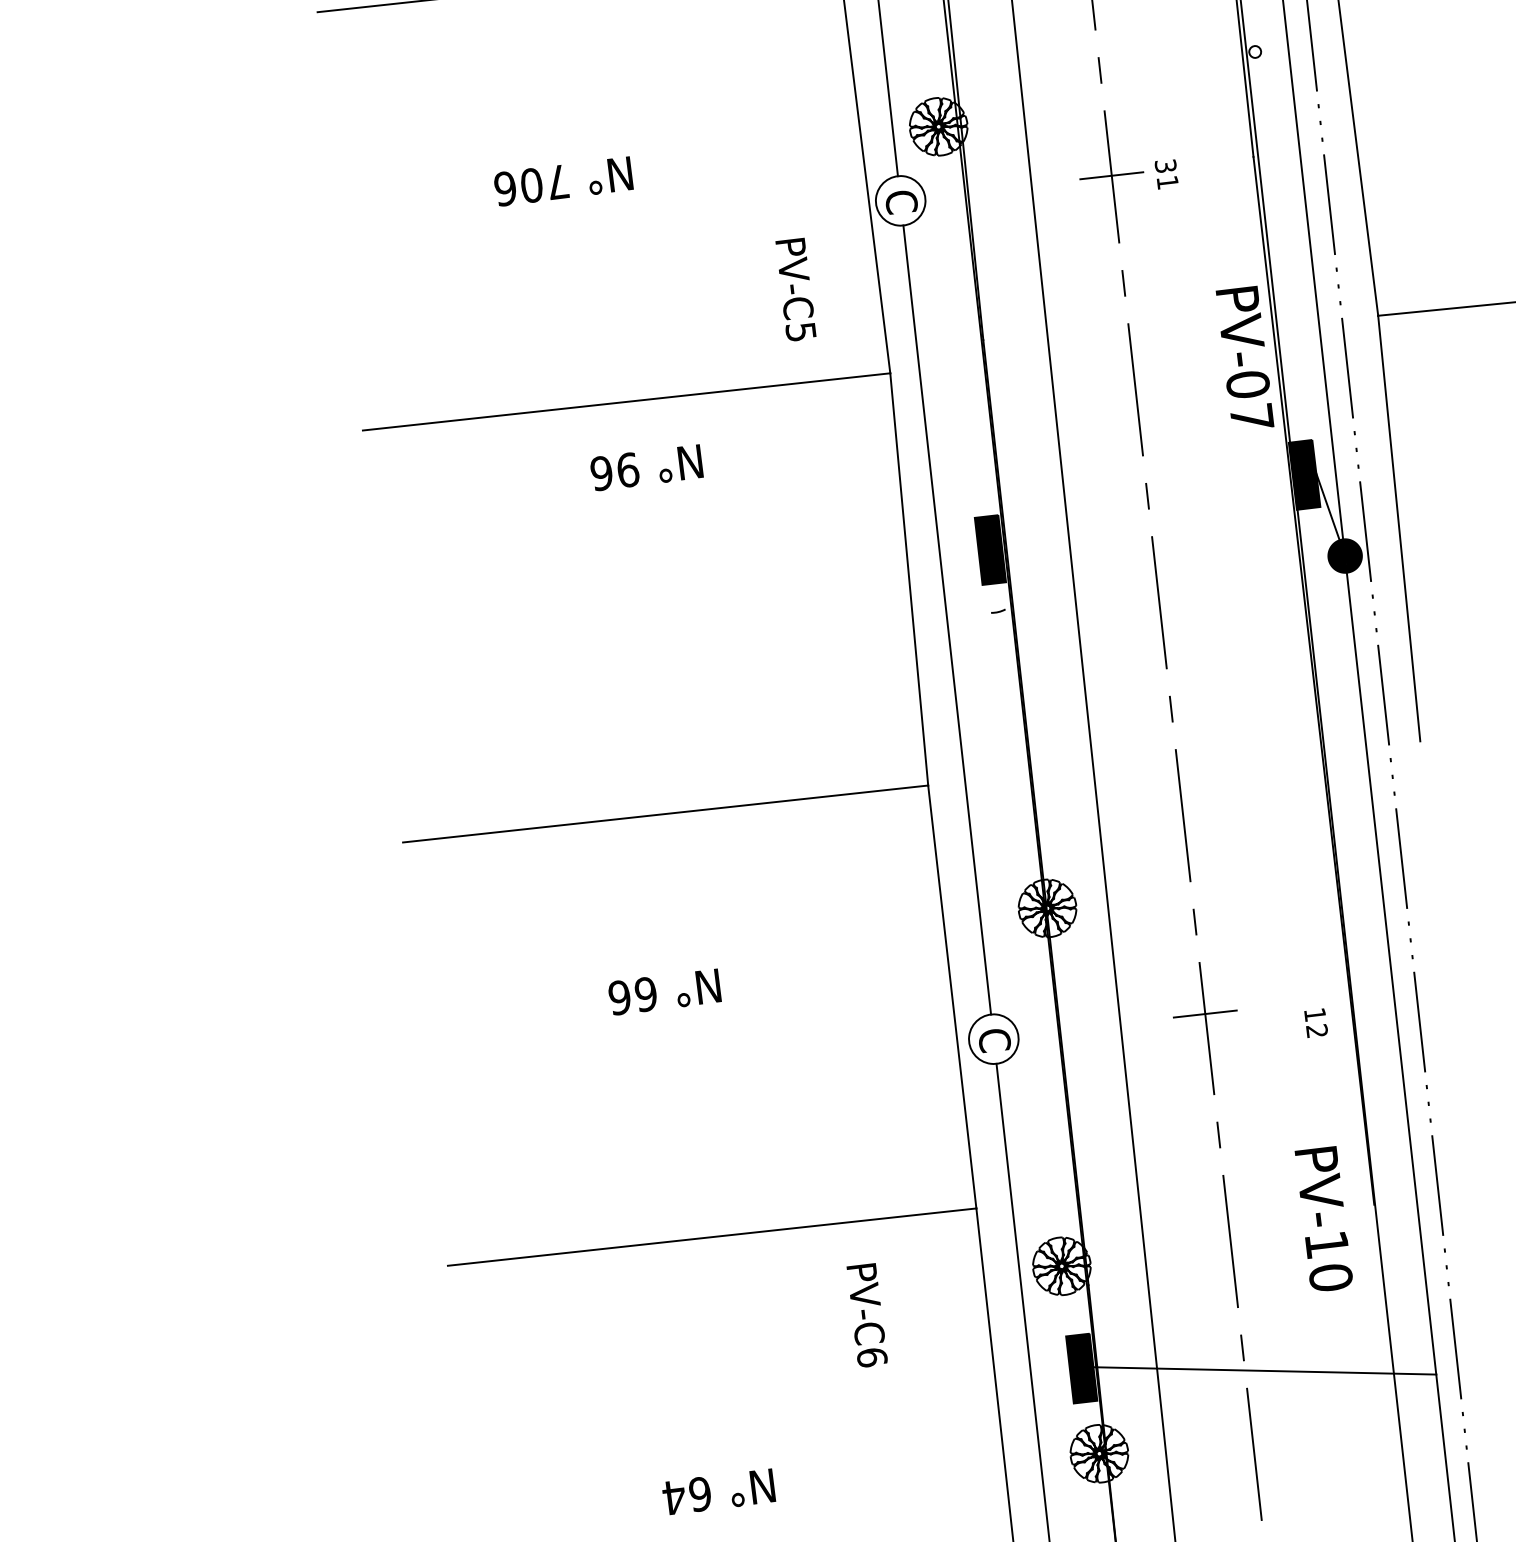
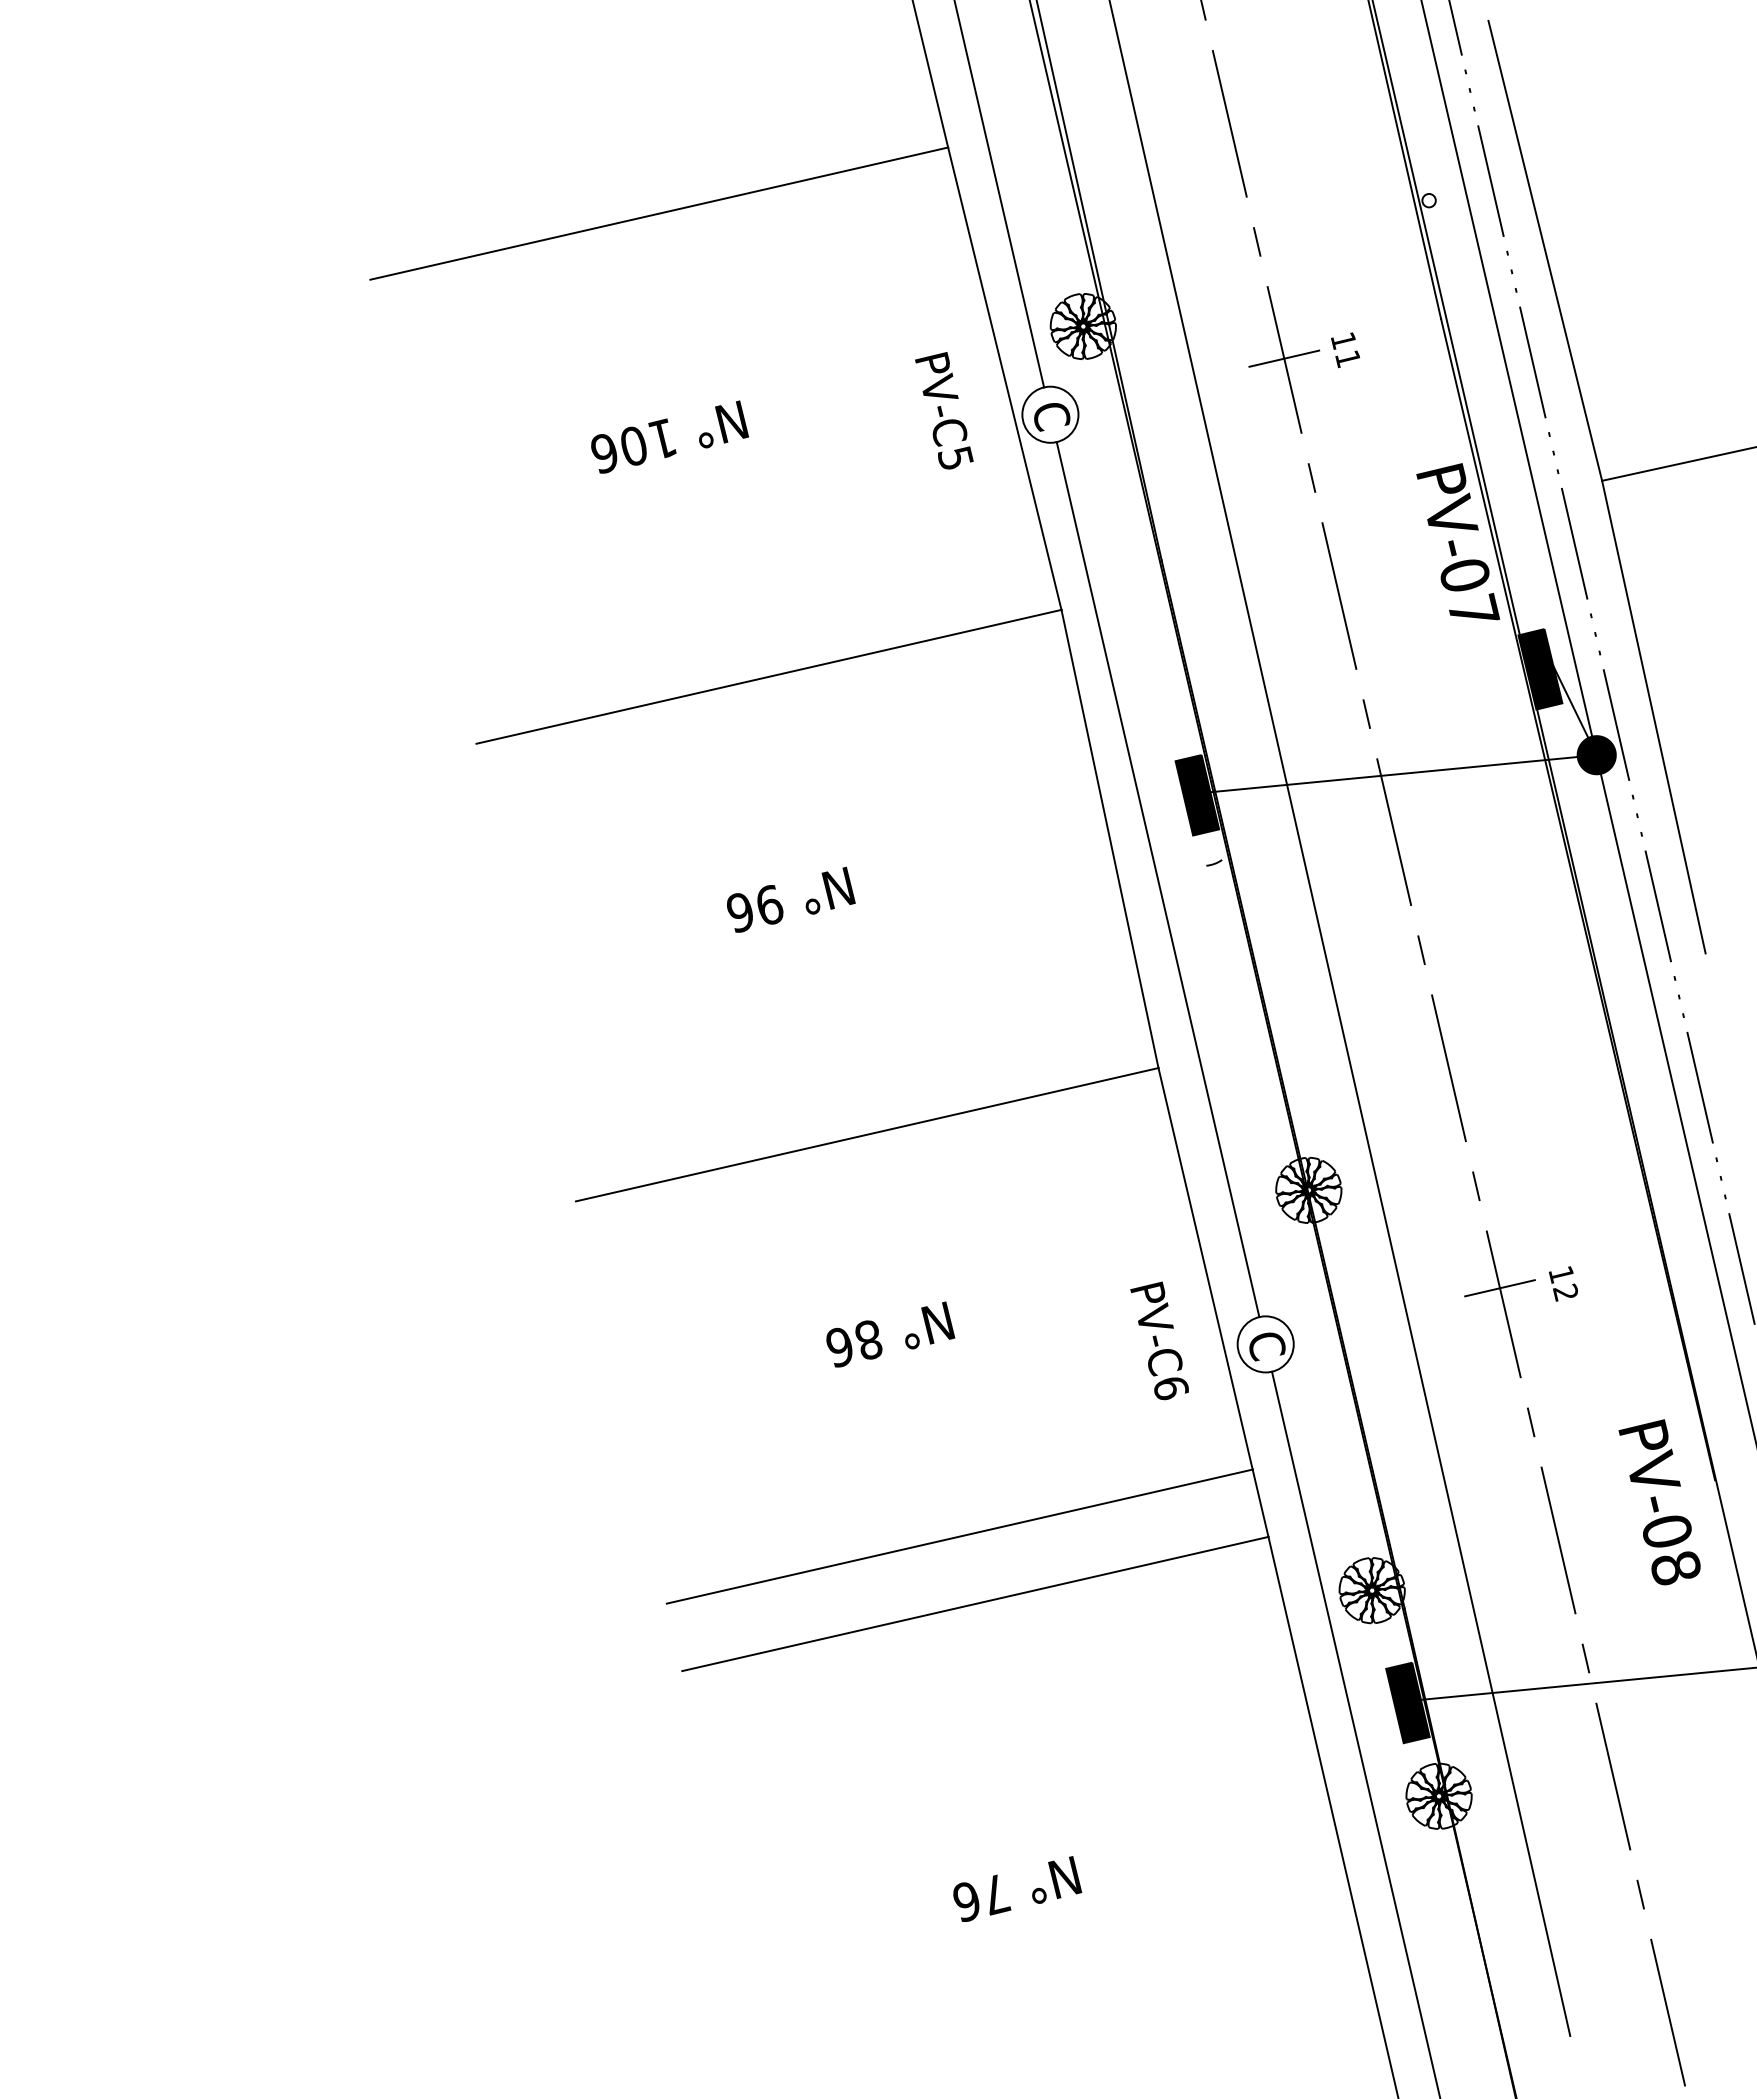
text: (1165, 165) -> (1343, 340), 31 -> 11
text: (558, 182) -> (663, 439), 706 -> 106
text: (796, 288) -> (944, 410), moved
text: (647, 467) -> (791, 899), moved
line: (1173, 552) -> (1403, 773), added
text: (645, 994) -> (868, 1340), 66 -> 86
text: (1315, 1022) -> (1562, 1283), moved
line: (705, 1176) -> (959, 1536), added
text: (1328, 1260) -> (1670, 1549), PV-10 -> PV-08
text: (866, 1314) -> (1159, 1340), moved
text: (687, 1495) -> (981, 1897), 64 -> 76

